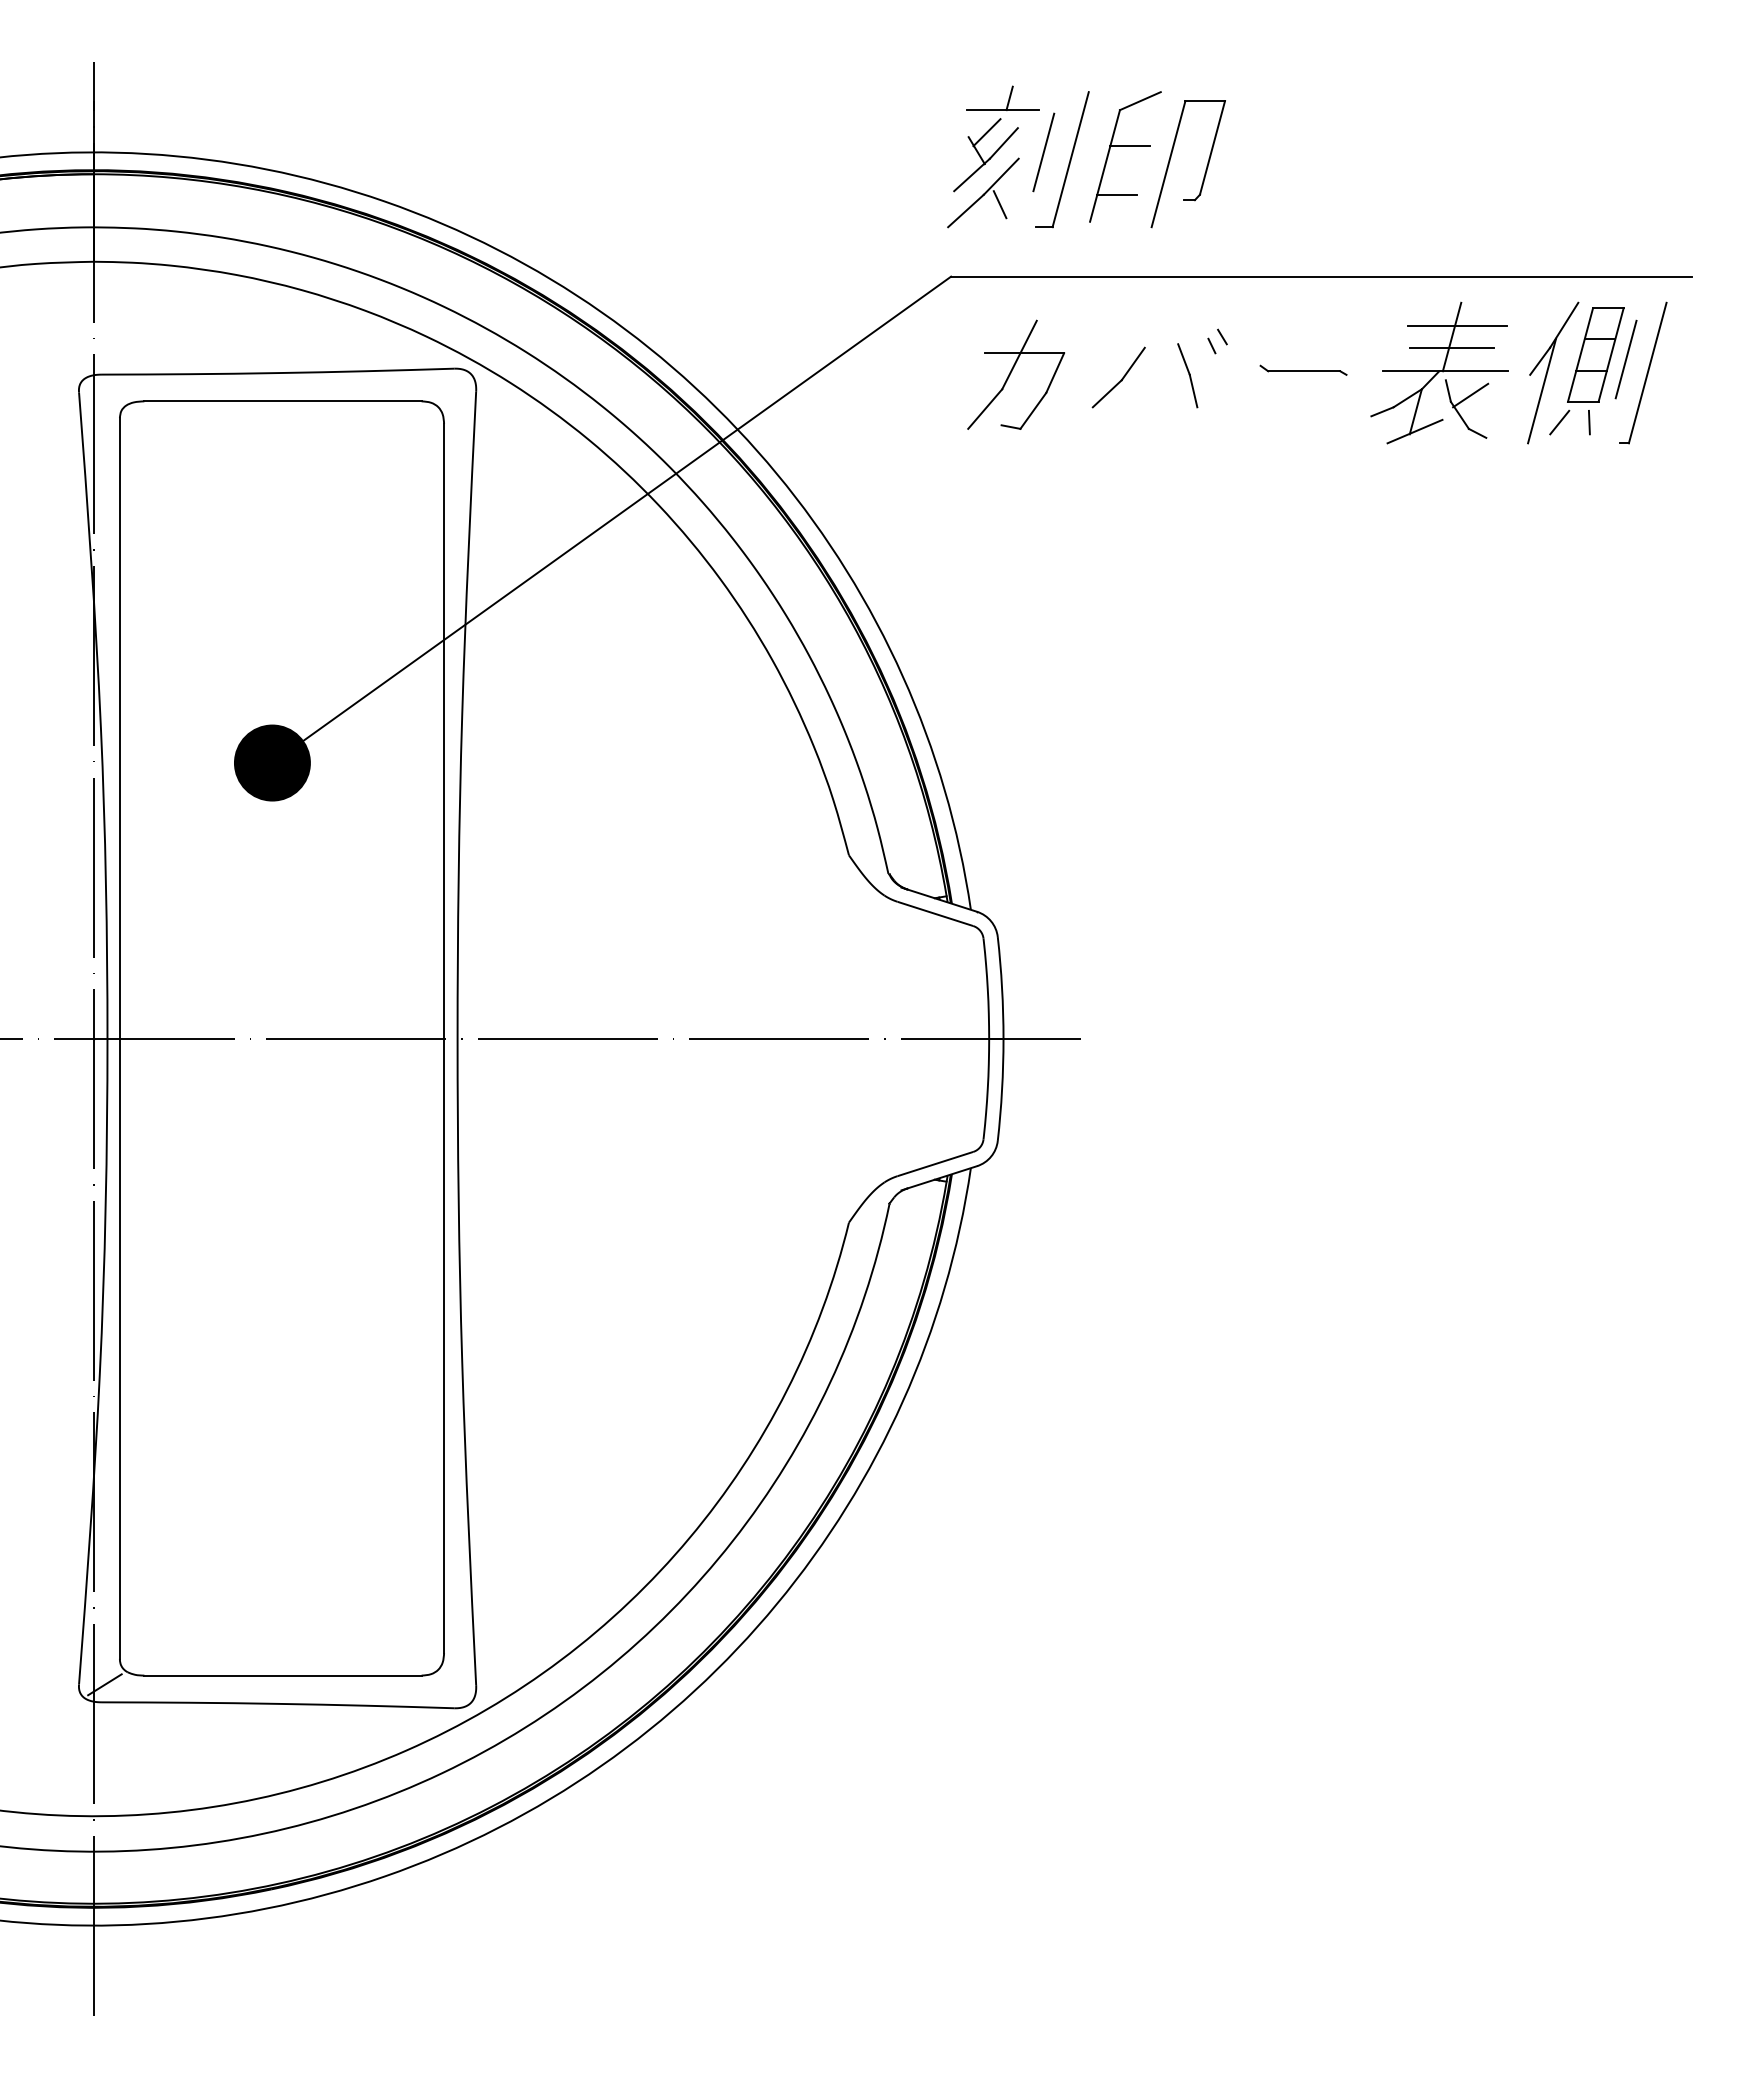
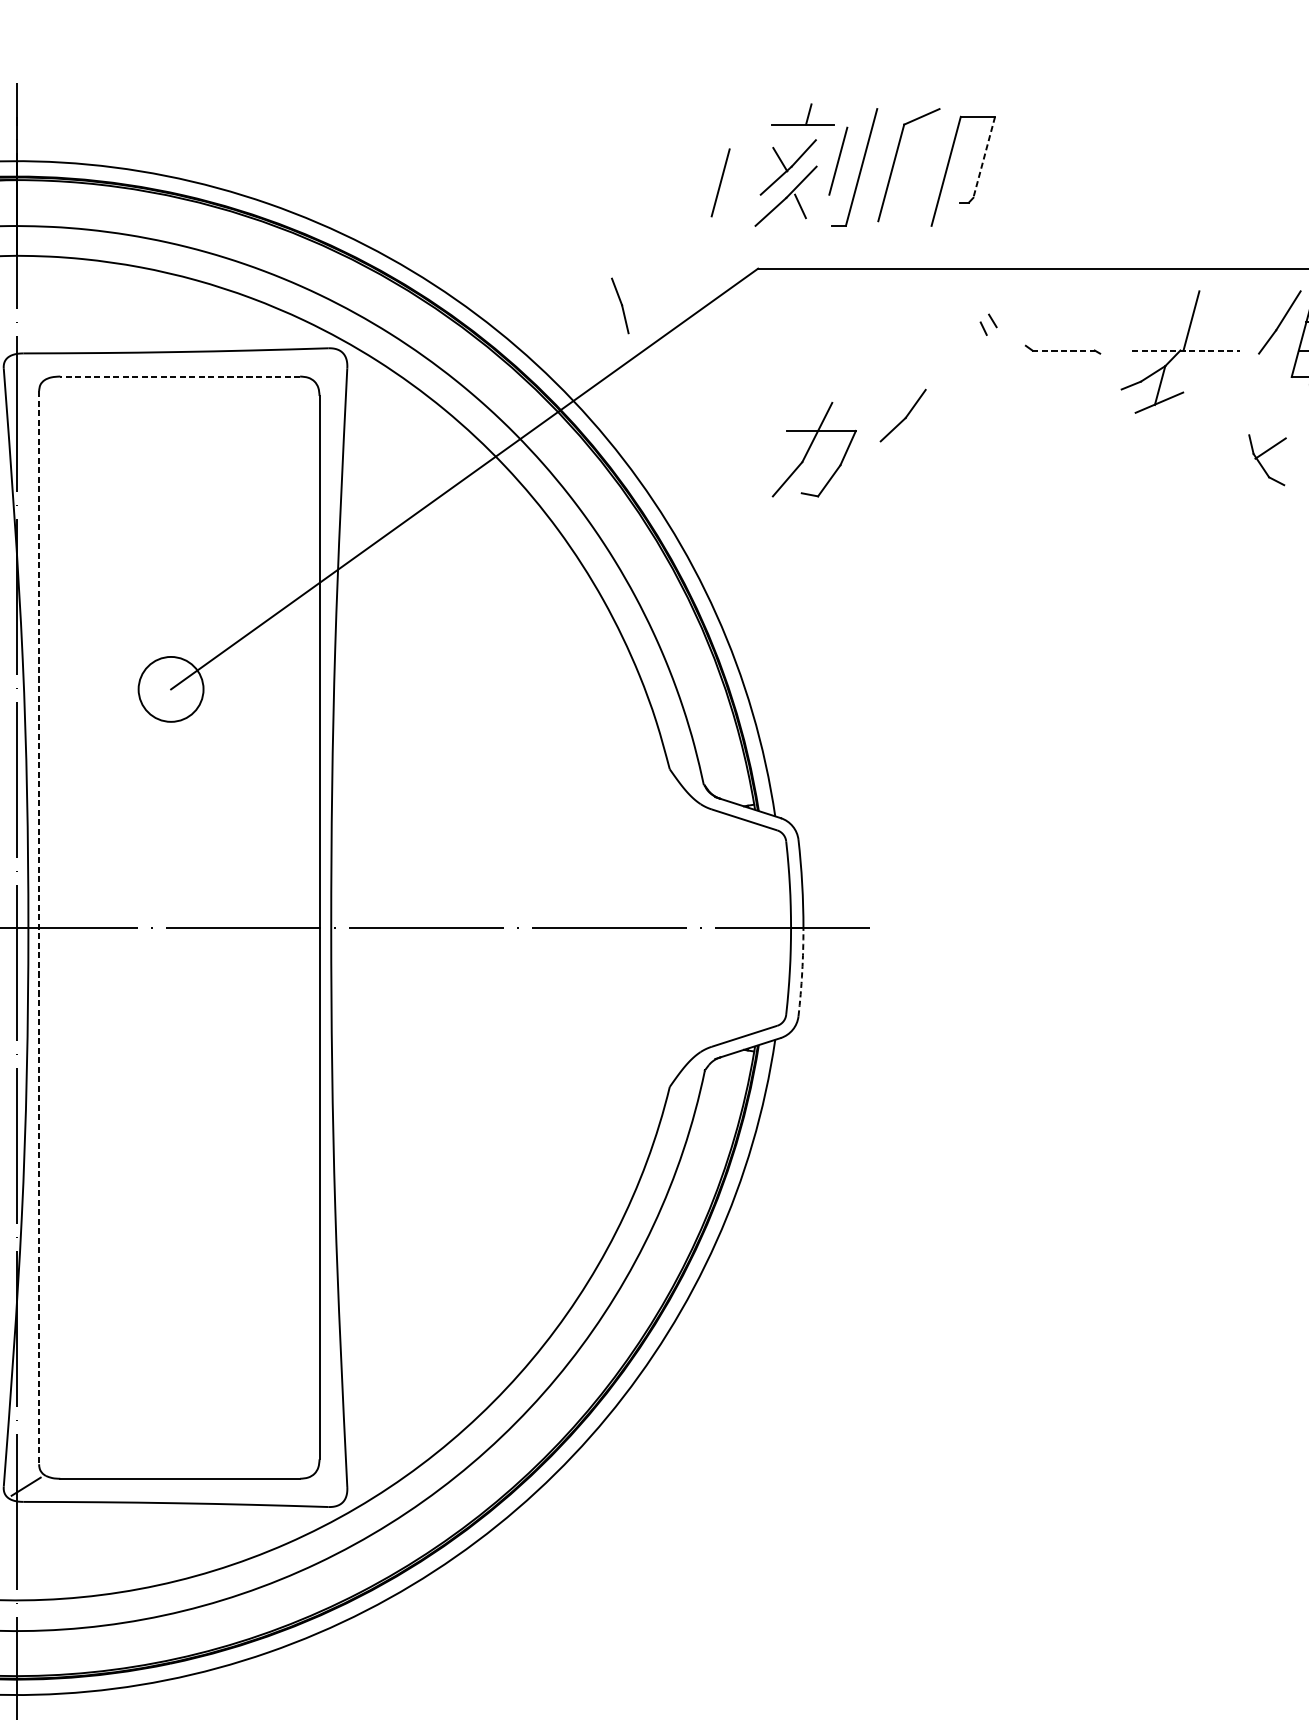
line: (986, 132) -> (788, 143), removed
line: (1129, 146) -> (912, 156), removed
line: (1212, 148) -> (984, 157), solid -> dashed
line: (907, 177) -> (720, 182), added
line: (1116, 194) -> (901, 197), removed
line: (1457, 326) -> (1196, 311), removed
line: (1451, 347) -> (1190, 329), removed
line: (1304, 371) -> (1063, 350), solid -> dashed
line: (1446, 371) -> (1186, 350), solid -> dashed
part: (1015, 374) -> (813, 449), moved
part: (1187, 375) -> (620, 305), moved
part: (1118, 377) -> (902, 415), moved
line: (1542, 390) -> (1269, 367), removed
line: (282, 401) -> (179, 376), solid -> dashed
part: (1462, 402) -> (1263, 454), moved
line: (1559, 422) -> (1284, 394), removed
fill: (271, 762) -> (170, 688), removed
line: (119, 1038) -> (38, 927), solid -> dashed
arc: (1002, 1090) -> (802, 972), solid -> dashed

